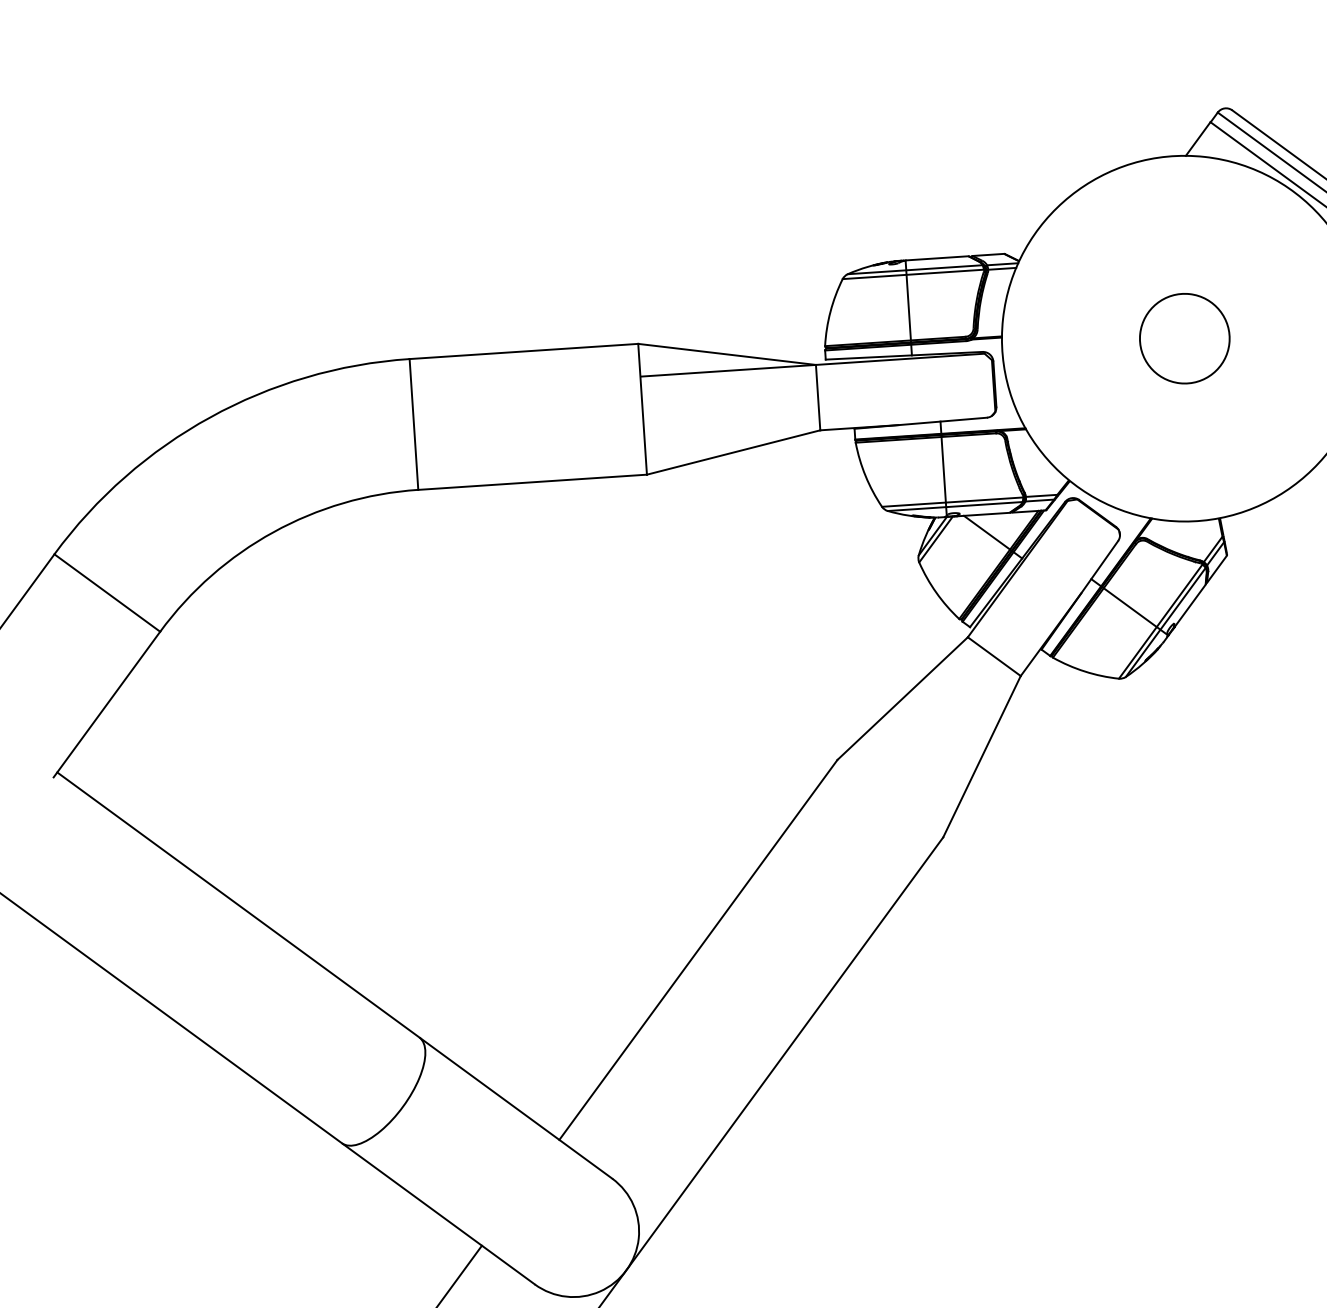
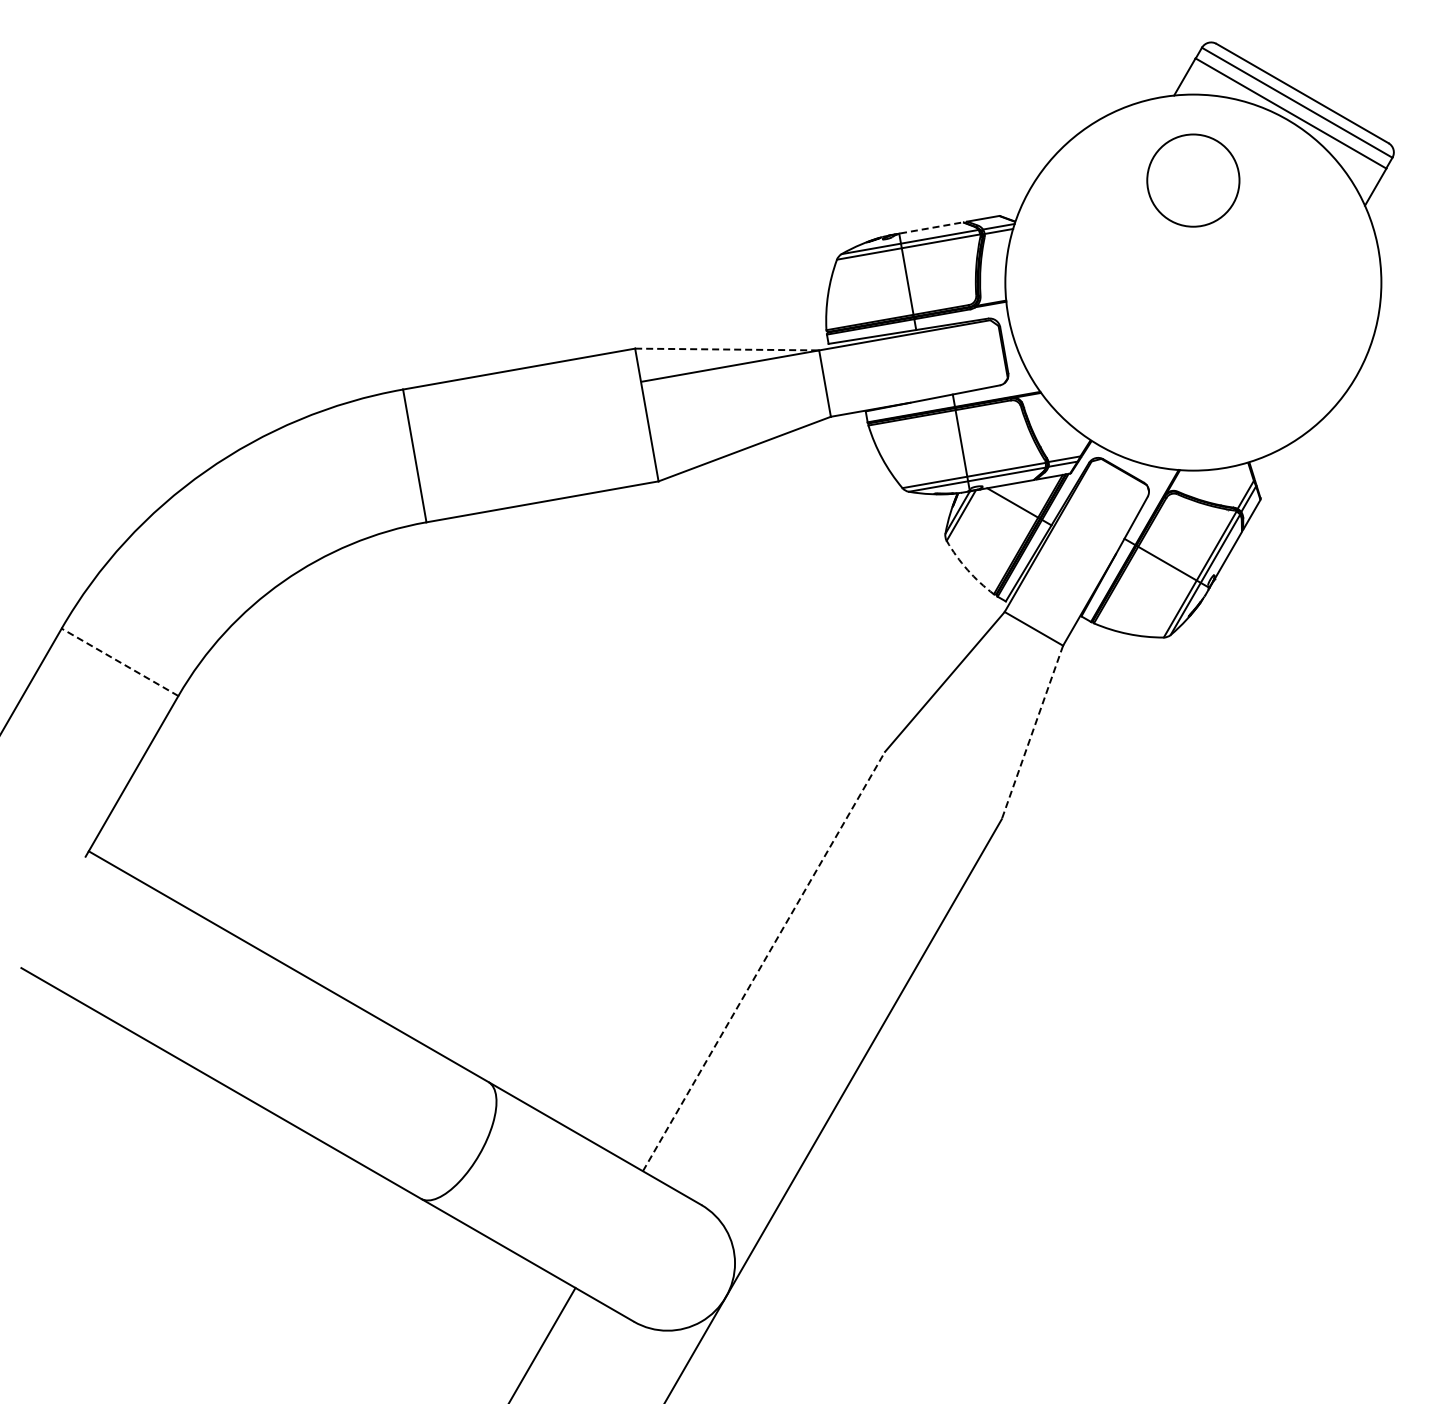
line: (937, 257) -> (931, 227), solid -> dashed
circle: (1184, 338) -> (1193, 180), moved
line: (727, 354) -> (727, 349), solid -> dashed
arc: (936, 592) -> (967, 569), solid -> dashed
line: (106, 593) -> (119, 662), solid -> dashed
line: (982, 756) -> (1032, 732), solid -> dashed
line: (698, 949) -> (764, 961), solid -> dashed

